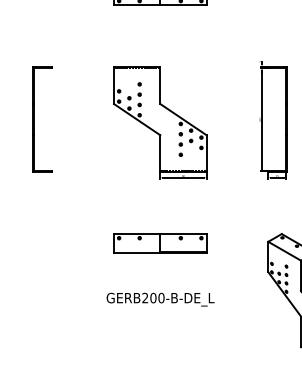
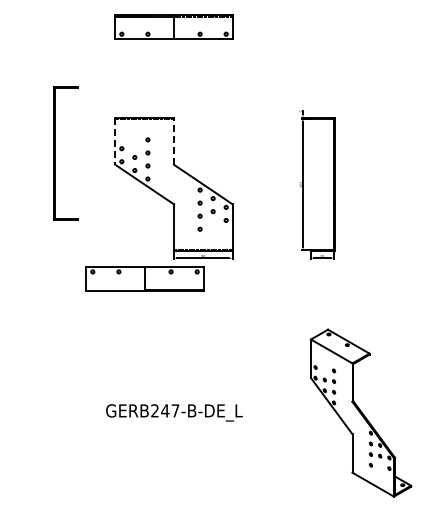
line: (114, 85) -> (115, 141), solid -> dashed
line: (160, 85) -> (174, 141), solid -> dashed
part: (34, 119) -> (55, 153), moved
part: (159, 243) -> (144, 278), moved
text: (157, 297) -> (170, 410), GERB200-B-DE_L -> GERB247-B-DE_L

